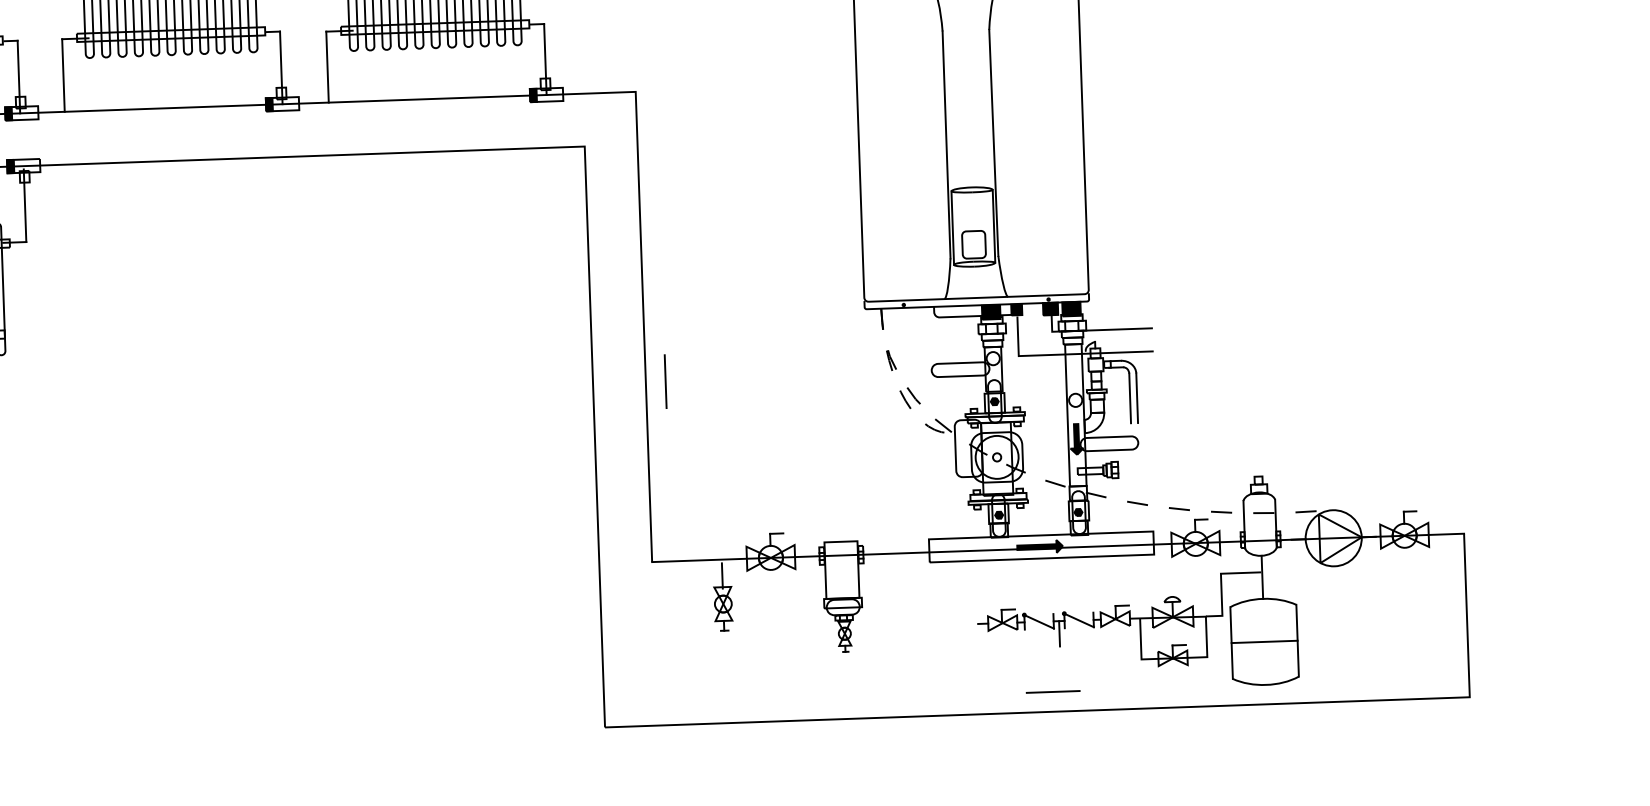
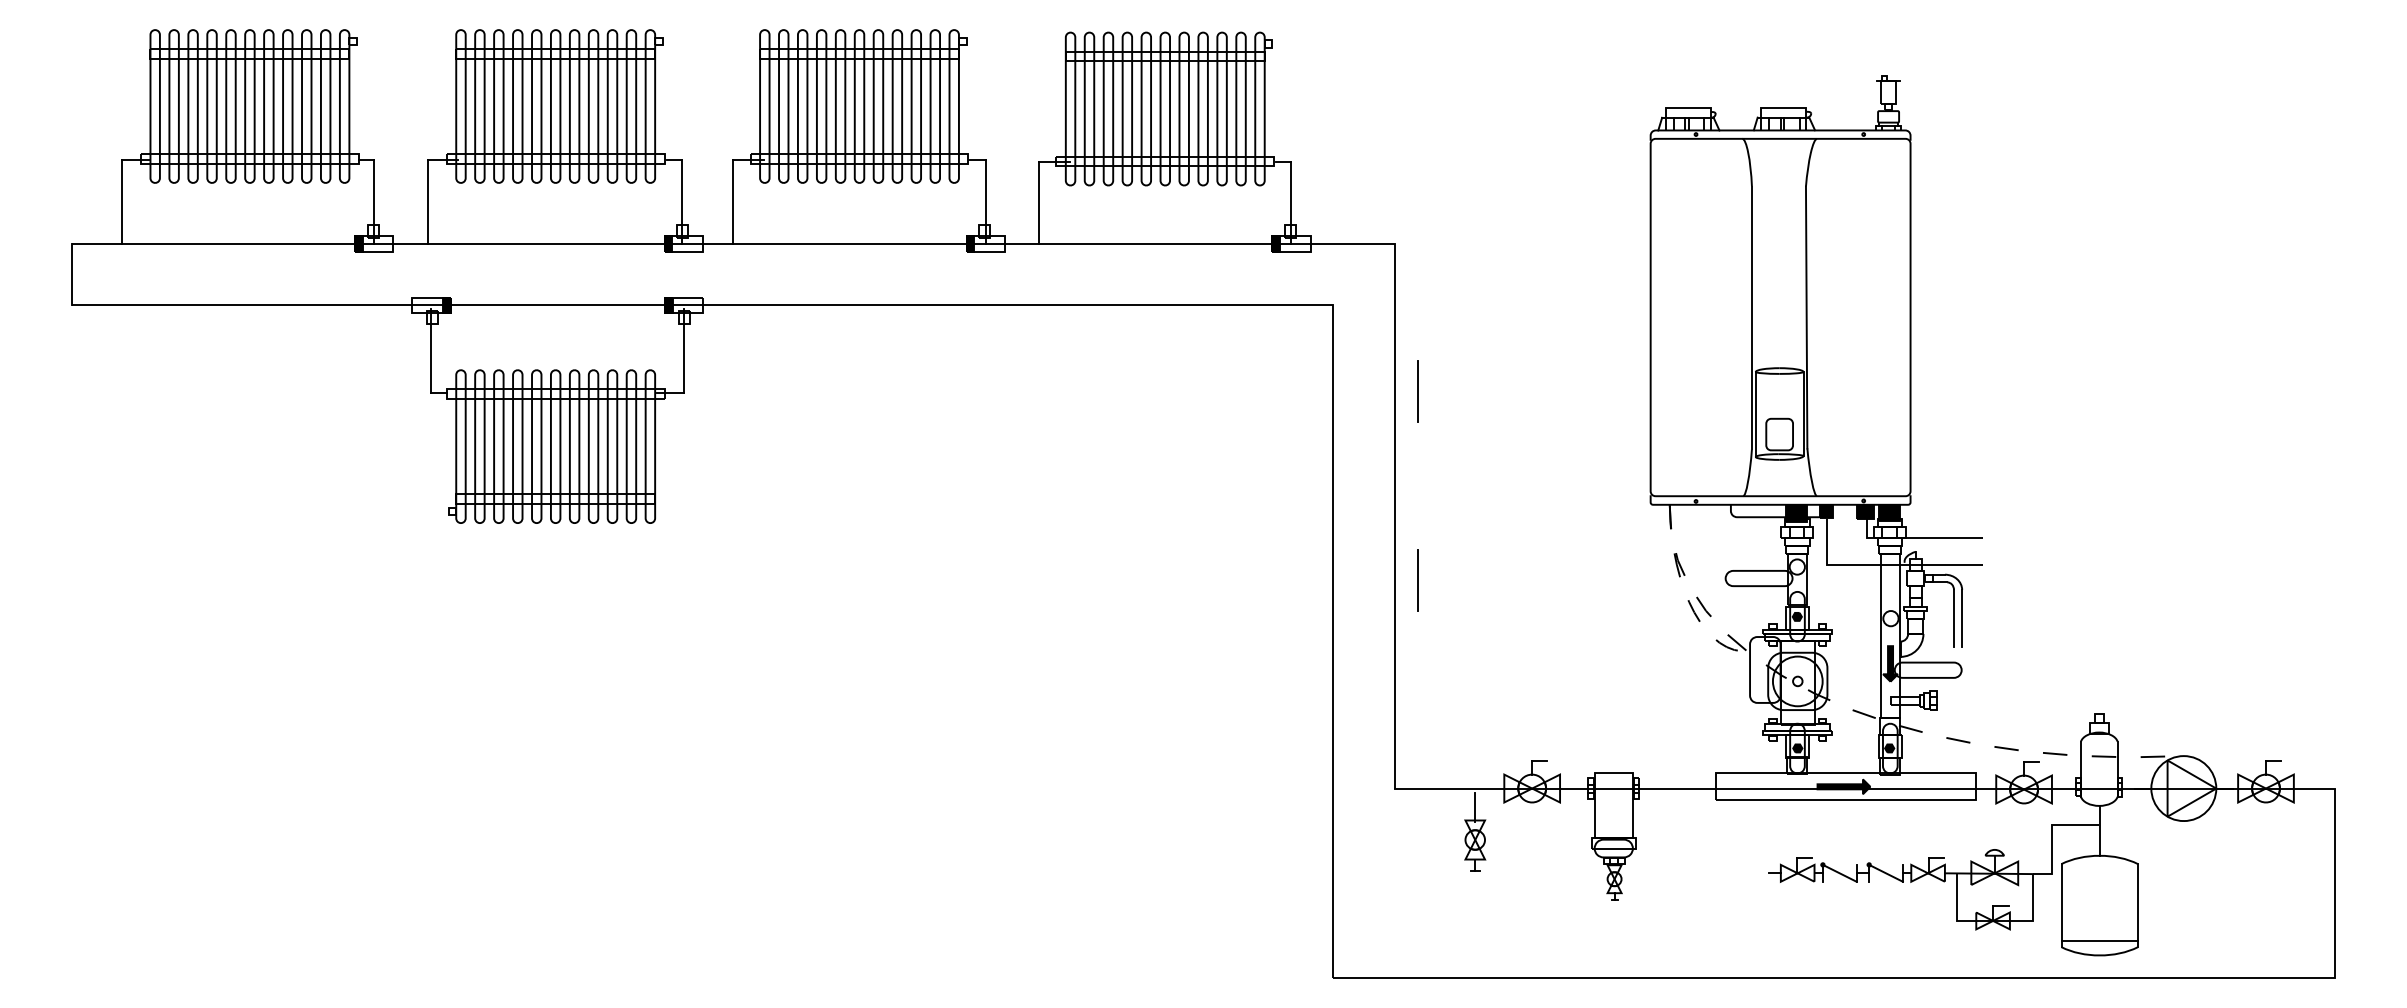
line: (659, 218) -> (1417, 391), added
line: (1059, 633) -> (1862, 887), removed
line: (1264, 641) -> (2099, 940), moved
line: (1053, 691) -> (1853, 954), removed

